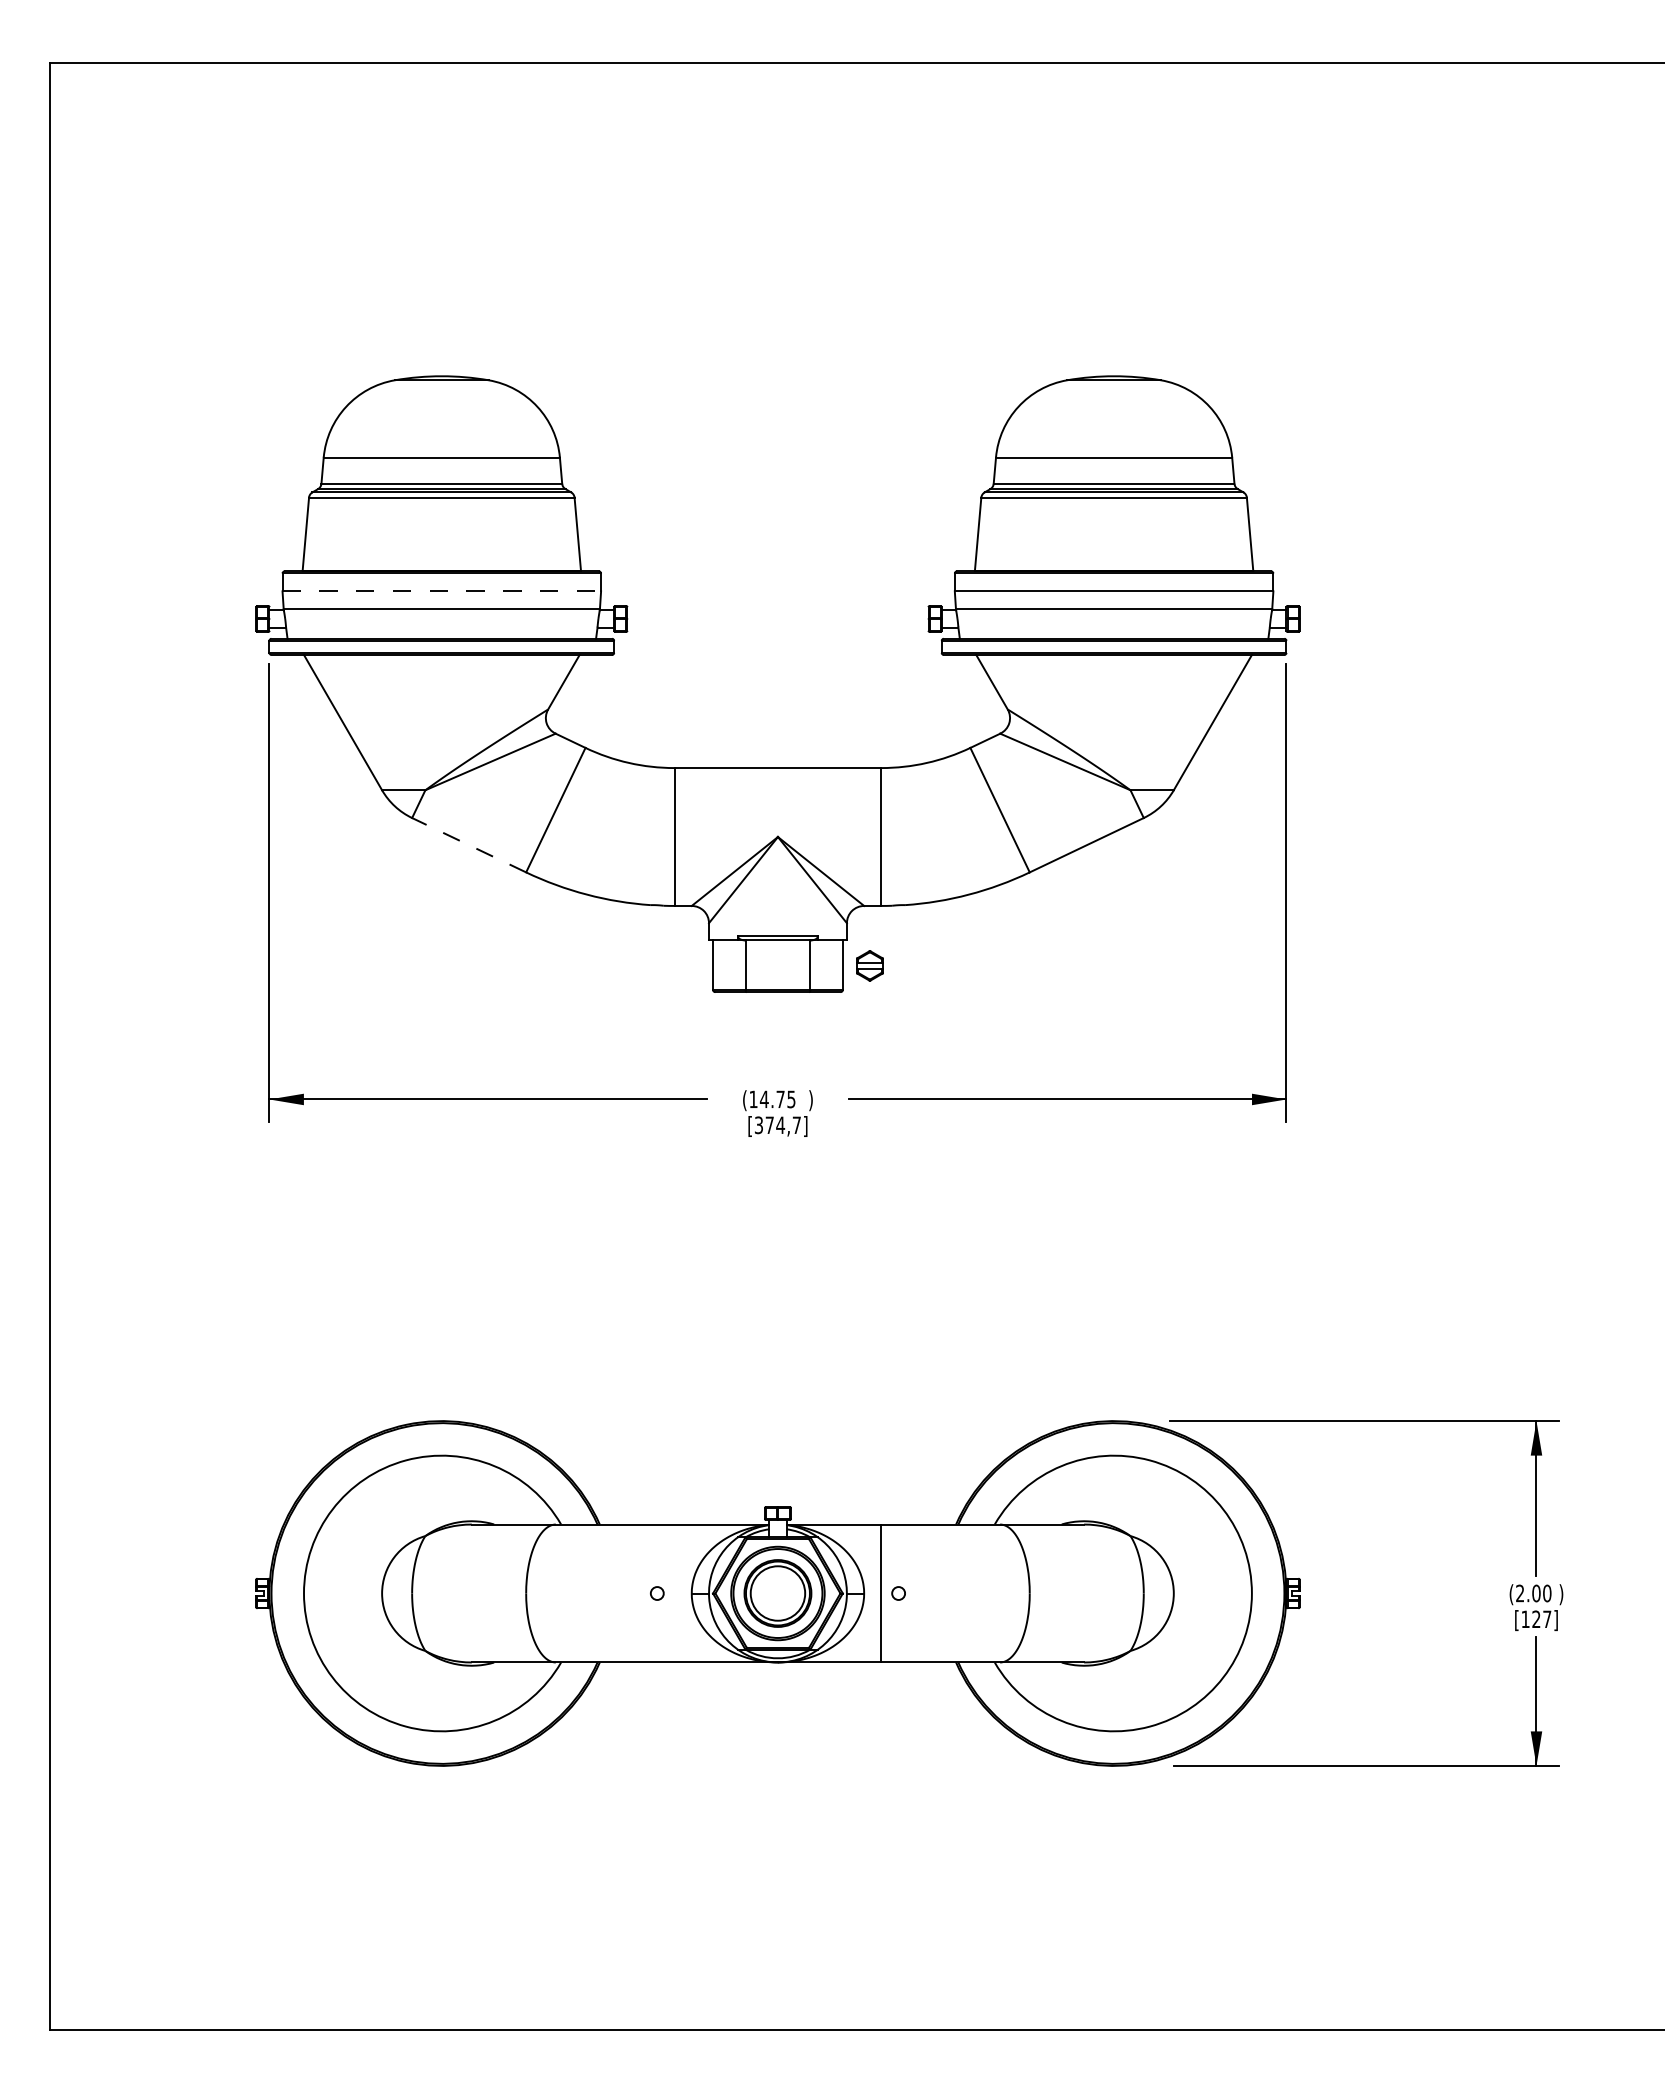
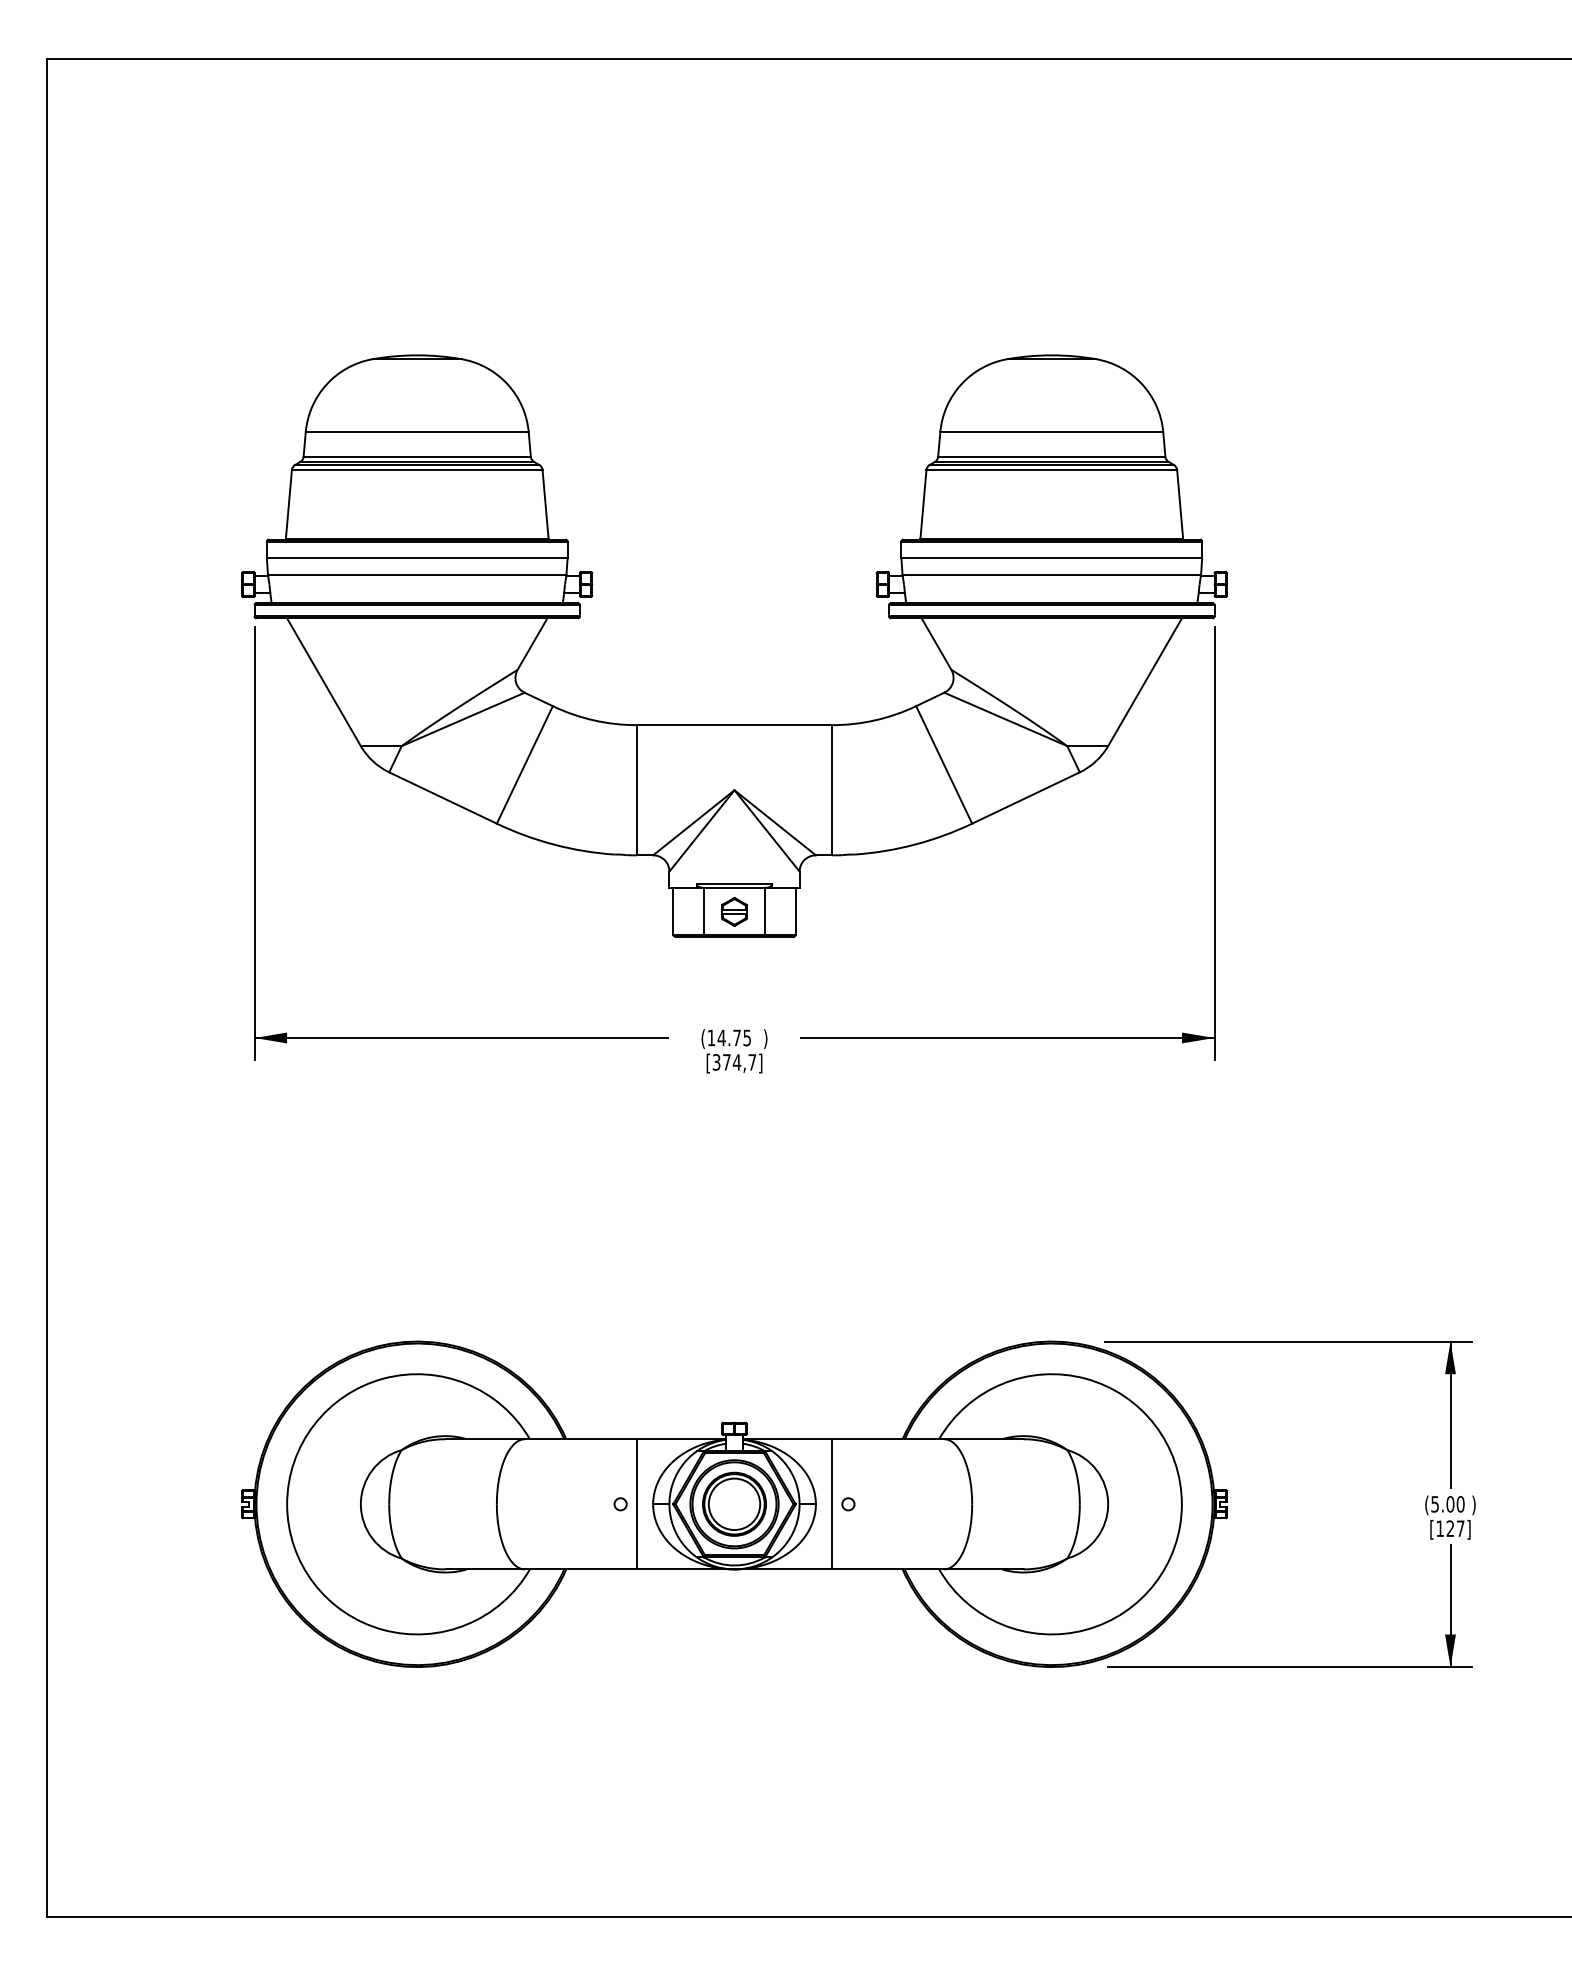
line: (442, 591) -> (417, 558), dashed -> solid
line: (468, 845) -> (442, 798), dashed -> solid
part: (869, 965) -> (734, 911), moved
line: (674, 1593) -> (636, 1504), added
text: (1520, 1593) -> (1435, 1504), (2.00 -> (5.00

